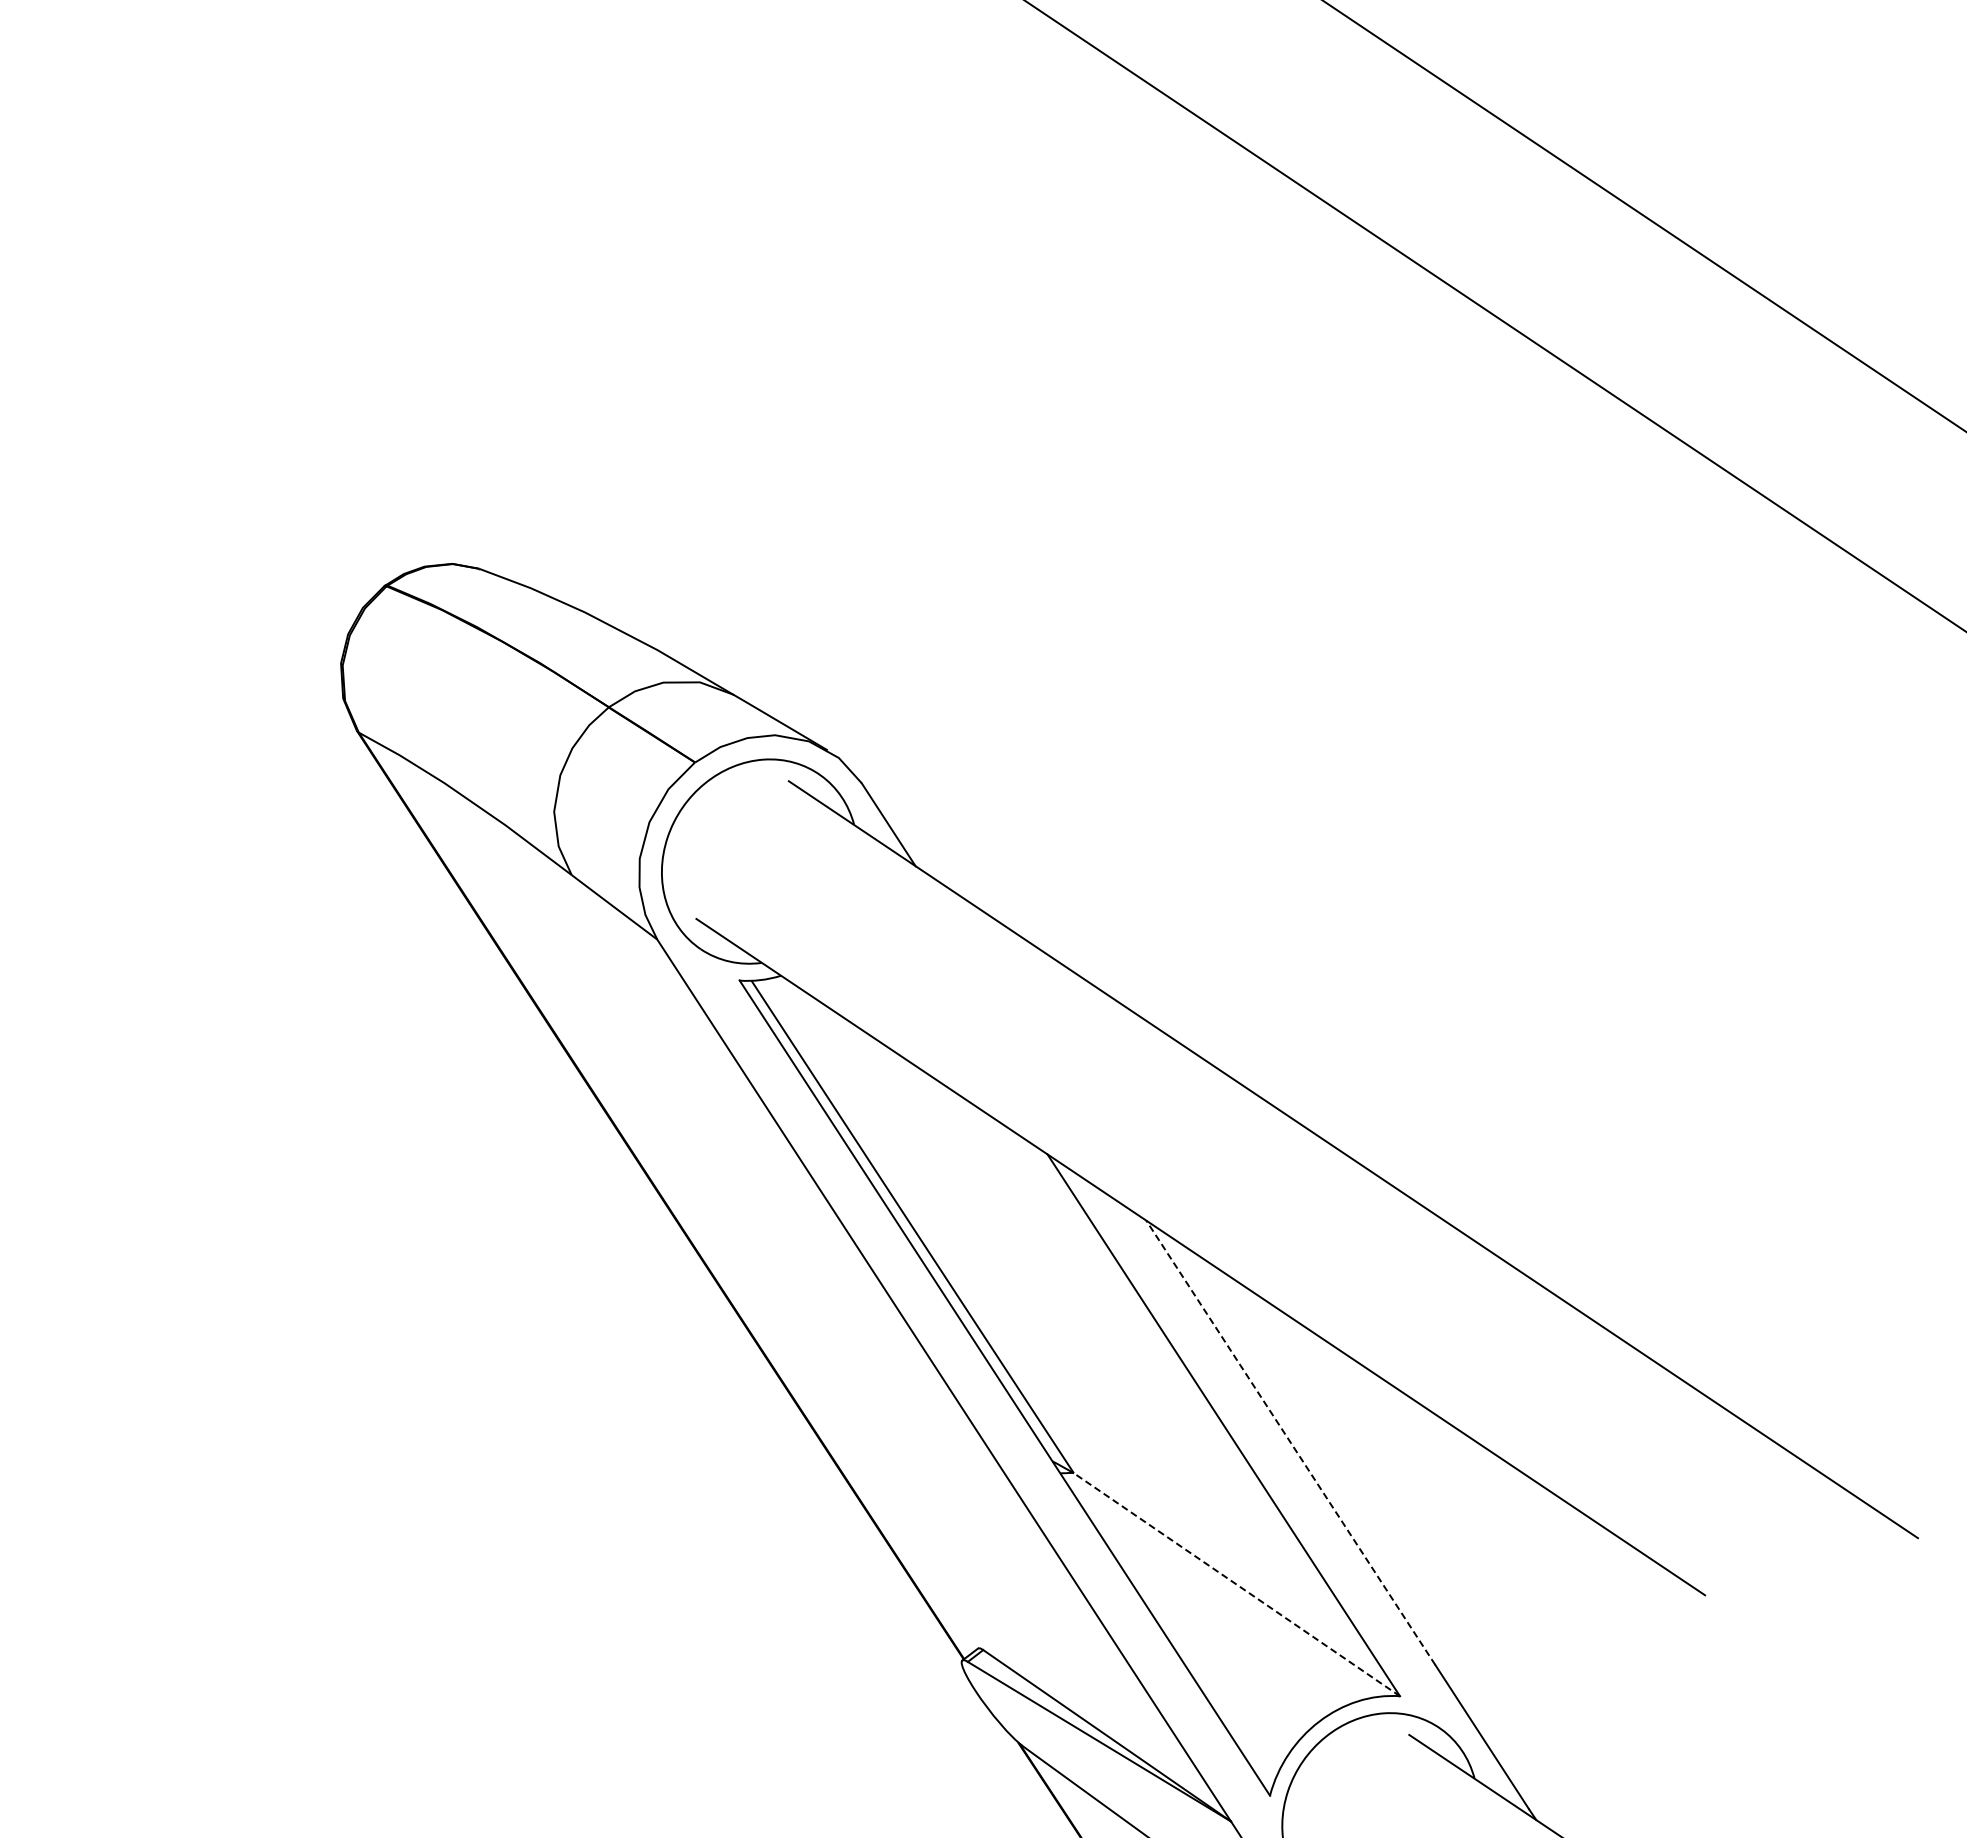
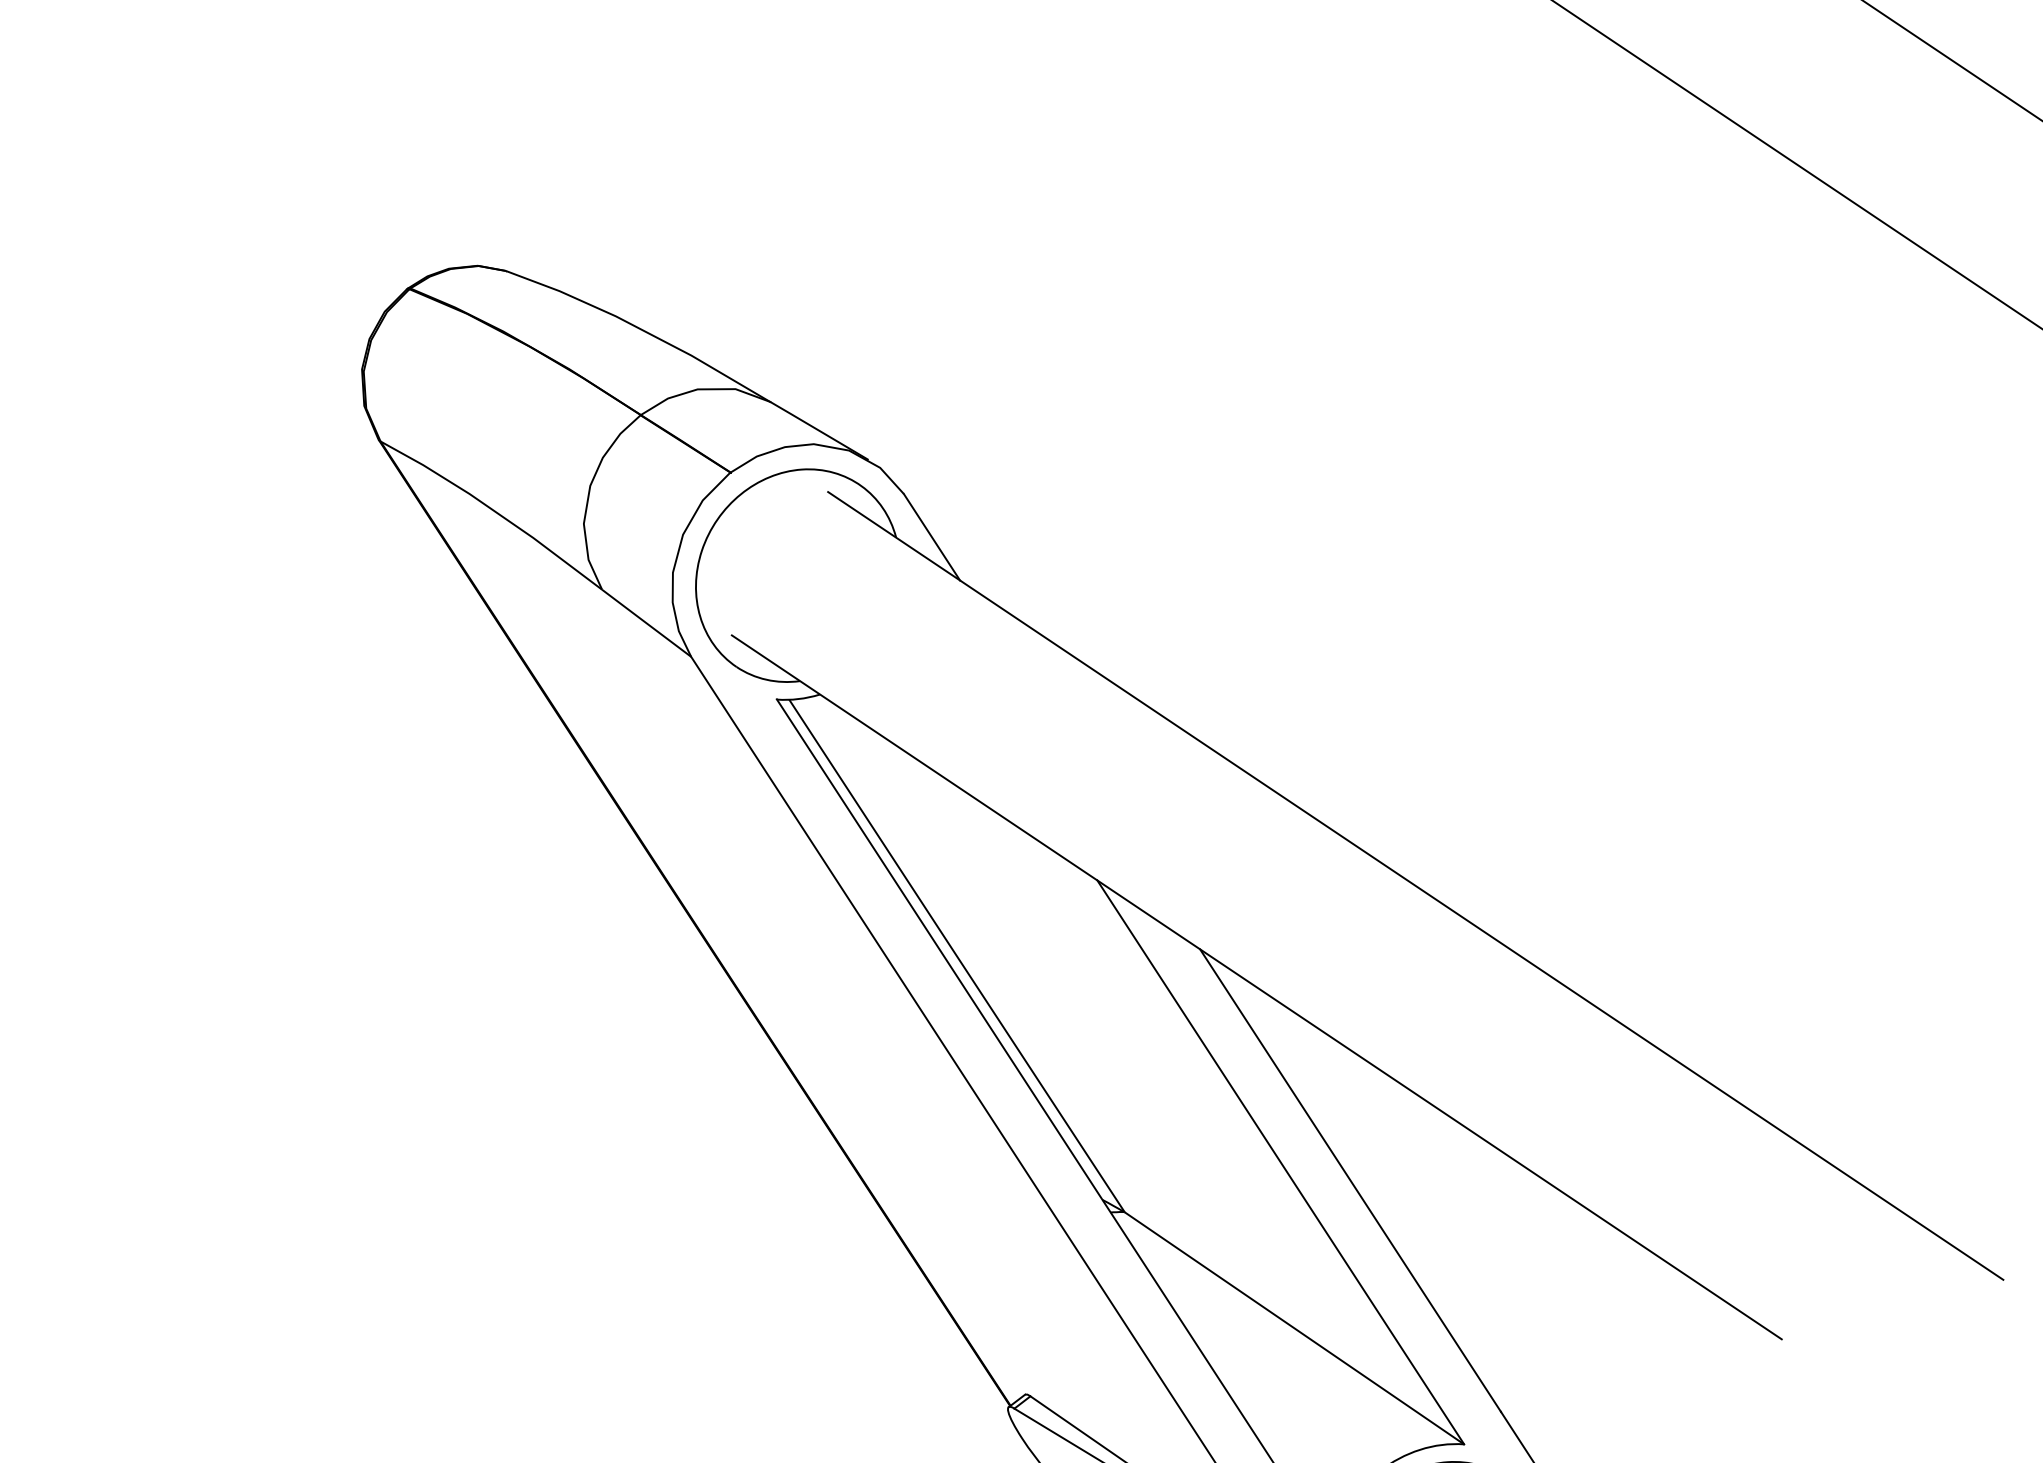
line: (1290, 1442) -> (1350, 1180), dashed -> solid
line: (1236, 1584) -> (1294, 1328), dashed -> solid

